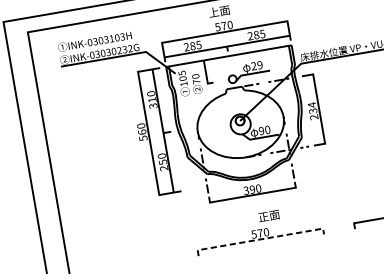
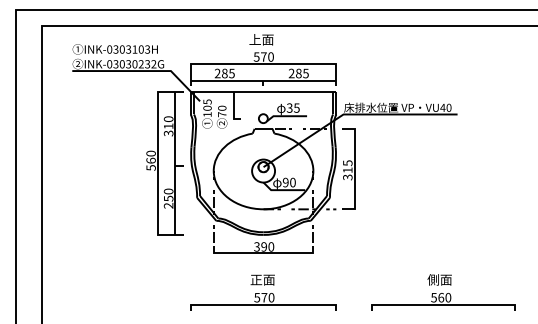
text: (256, 65) -> (292, 107), 29 -> 35
text: (312, 111) -> (347, 170), 234 -> 315
text: (268, 215) -> (262, 279), moved
line: (260, 239) -> (263, 304), dashed -> solid

